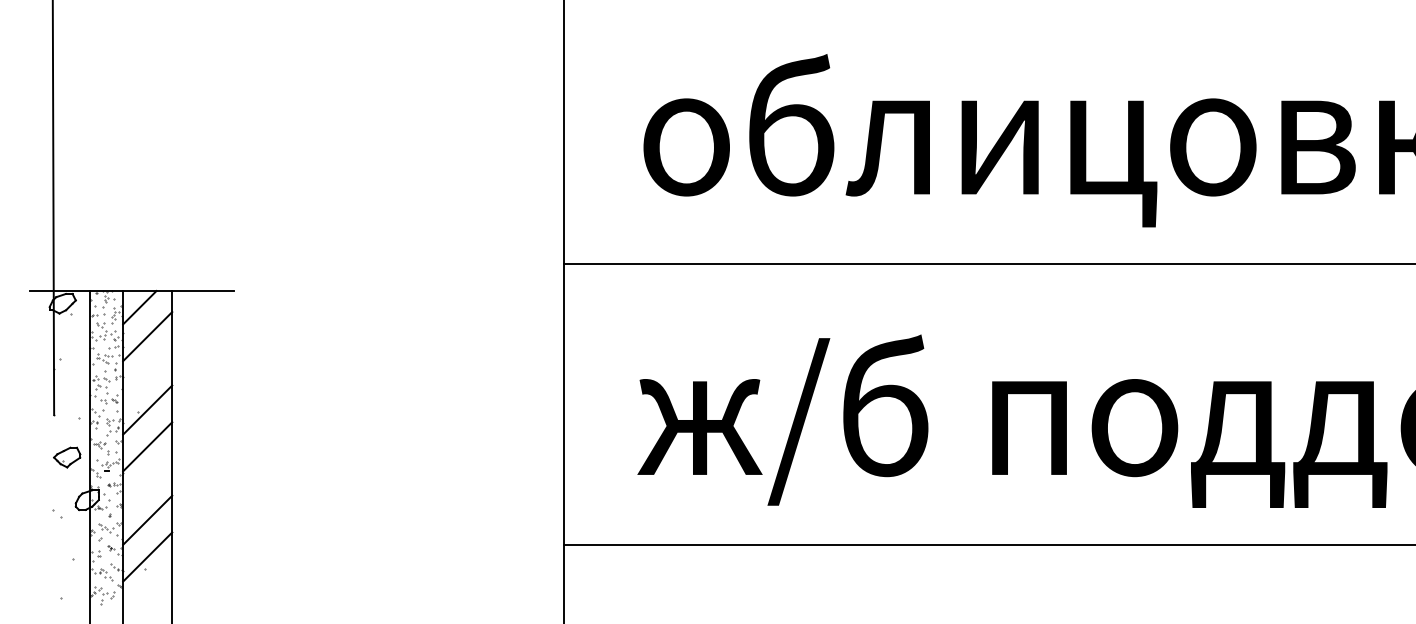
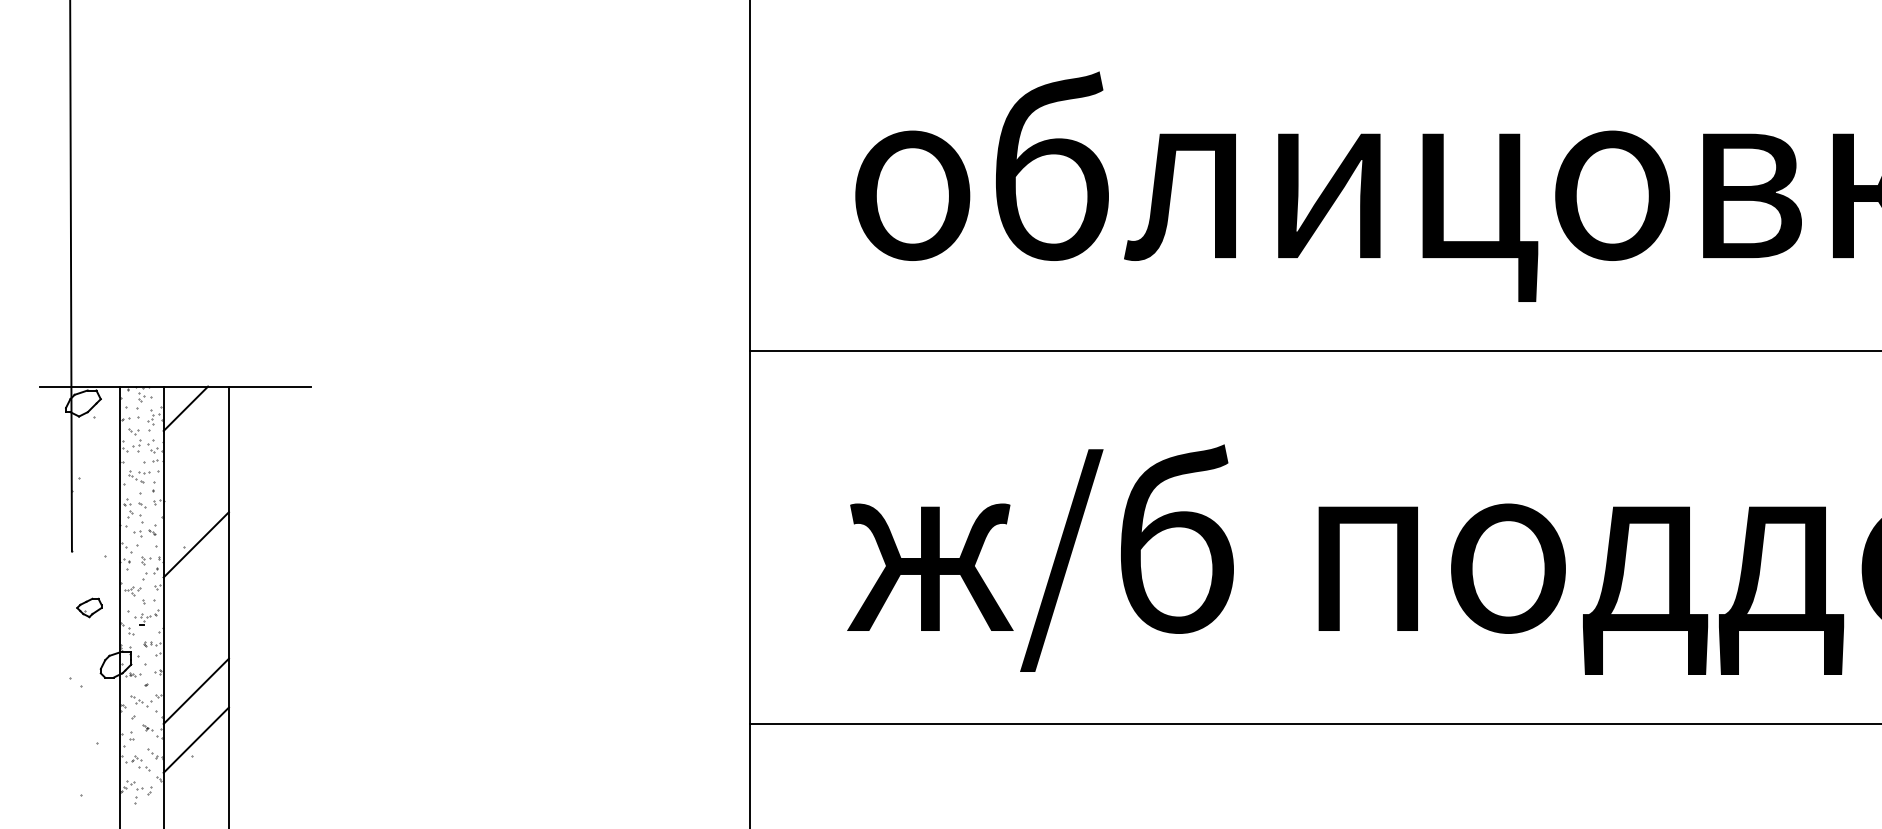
line: (147, 336) -> (196, 447), removed
line: (147, 446) -> (196, 593), removed
part: (67, 457) -> (89, 607), size x0.7

